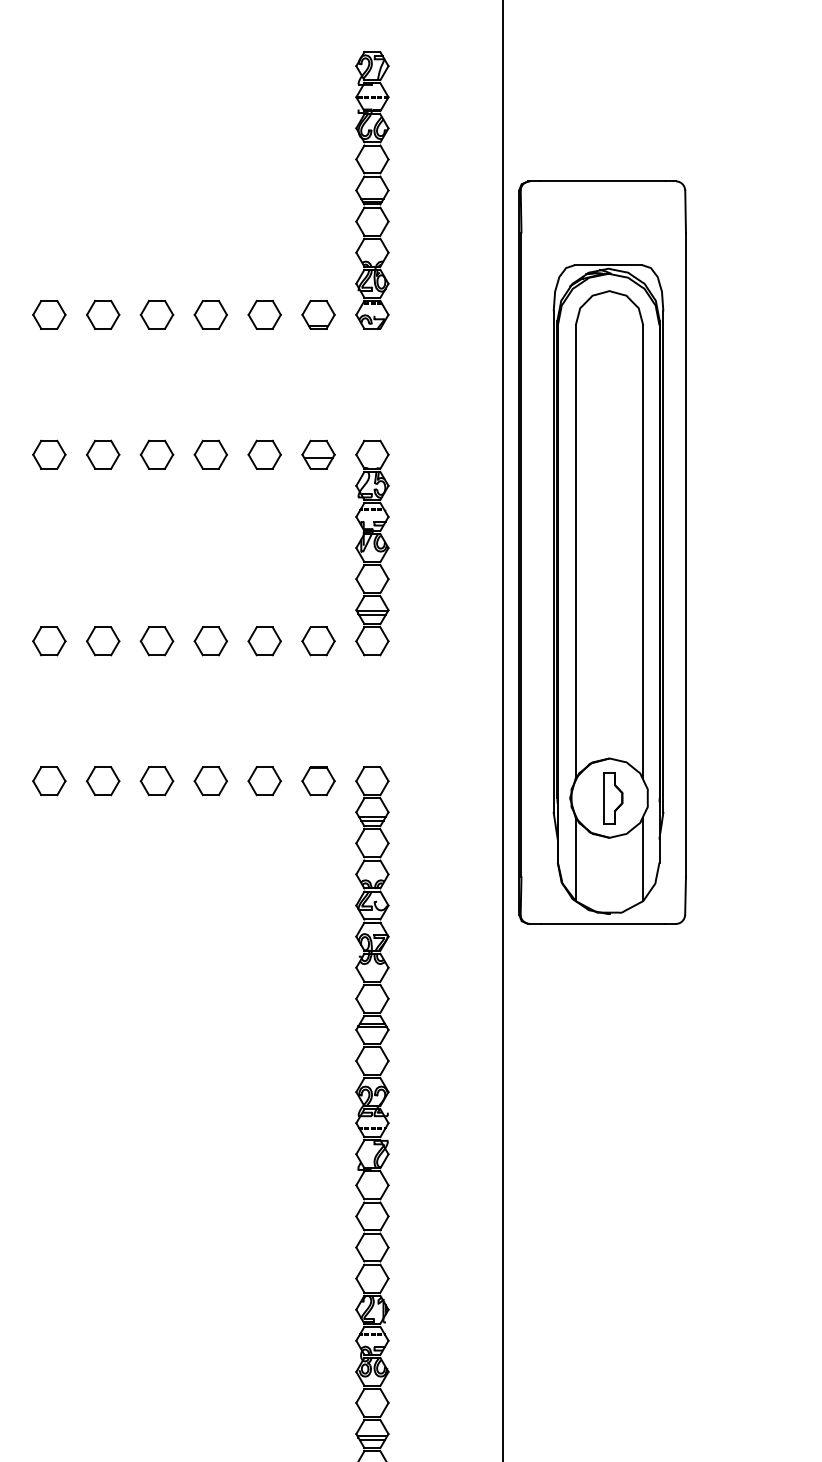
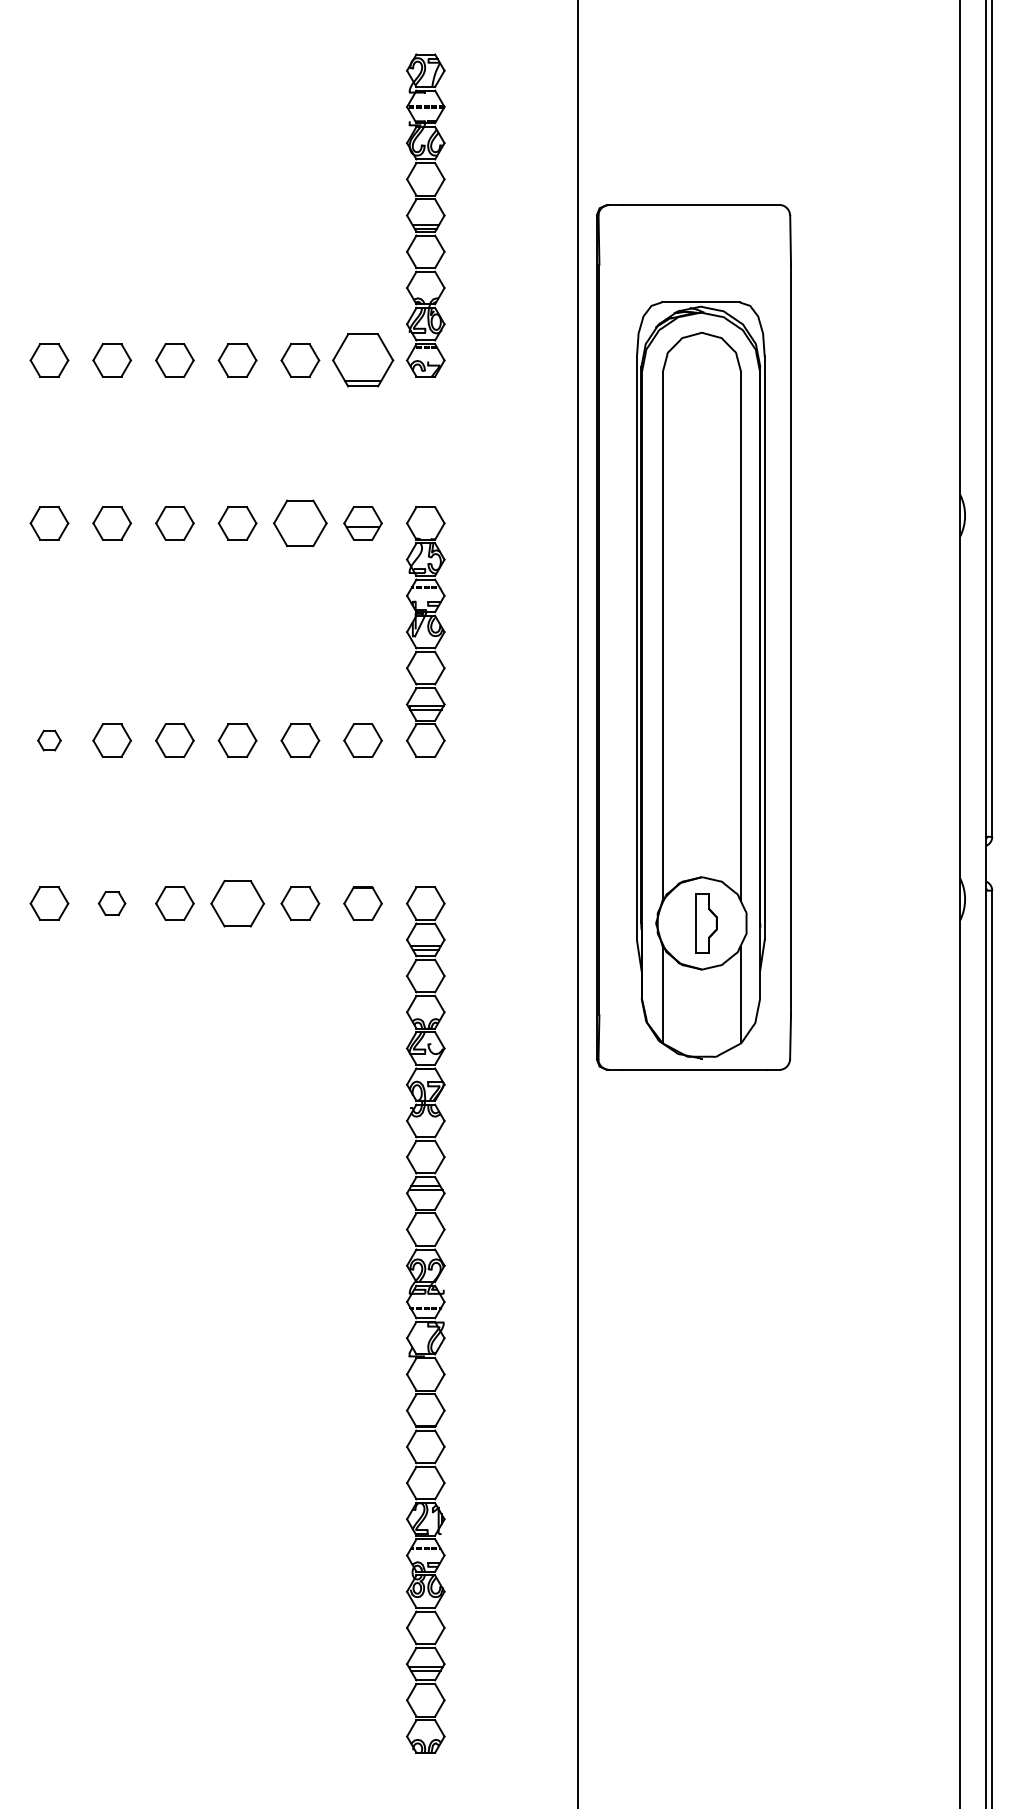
part: (318, 314) -> (362, 360), size x1.6
part: (264, 454) -> (300, 523), size x1.4
part: (49, 641) -> (49, 740), size x0.6
part: (102, 781) -> (111, 903), size x0.7
part: (210, 781) -> (237, 903), size x1.4

